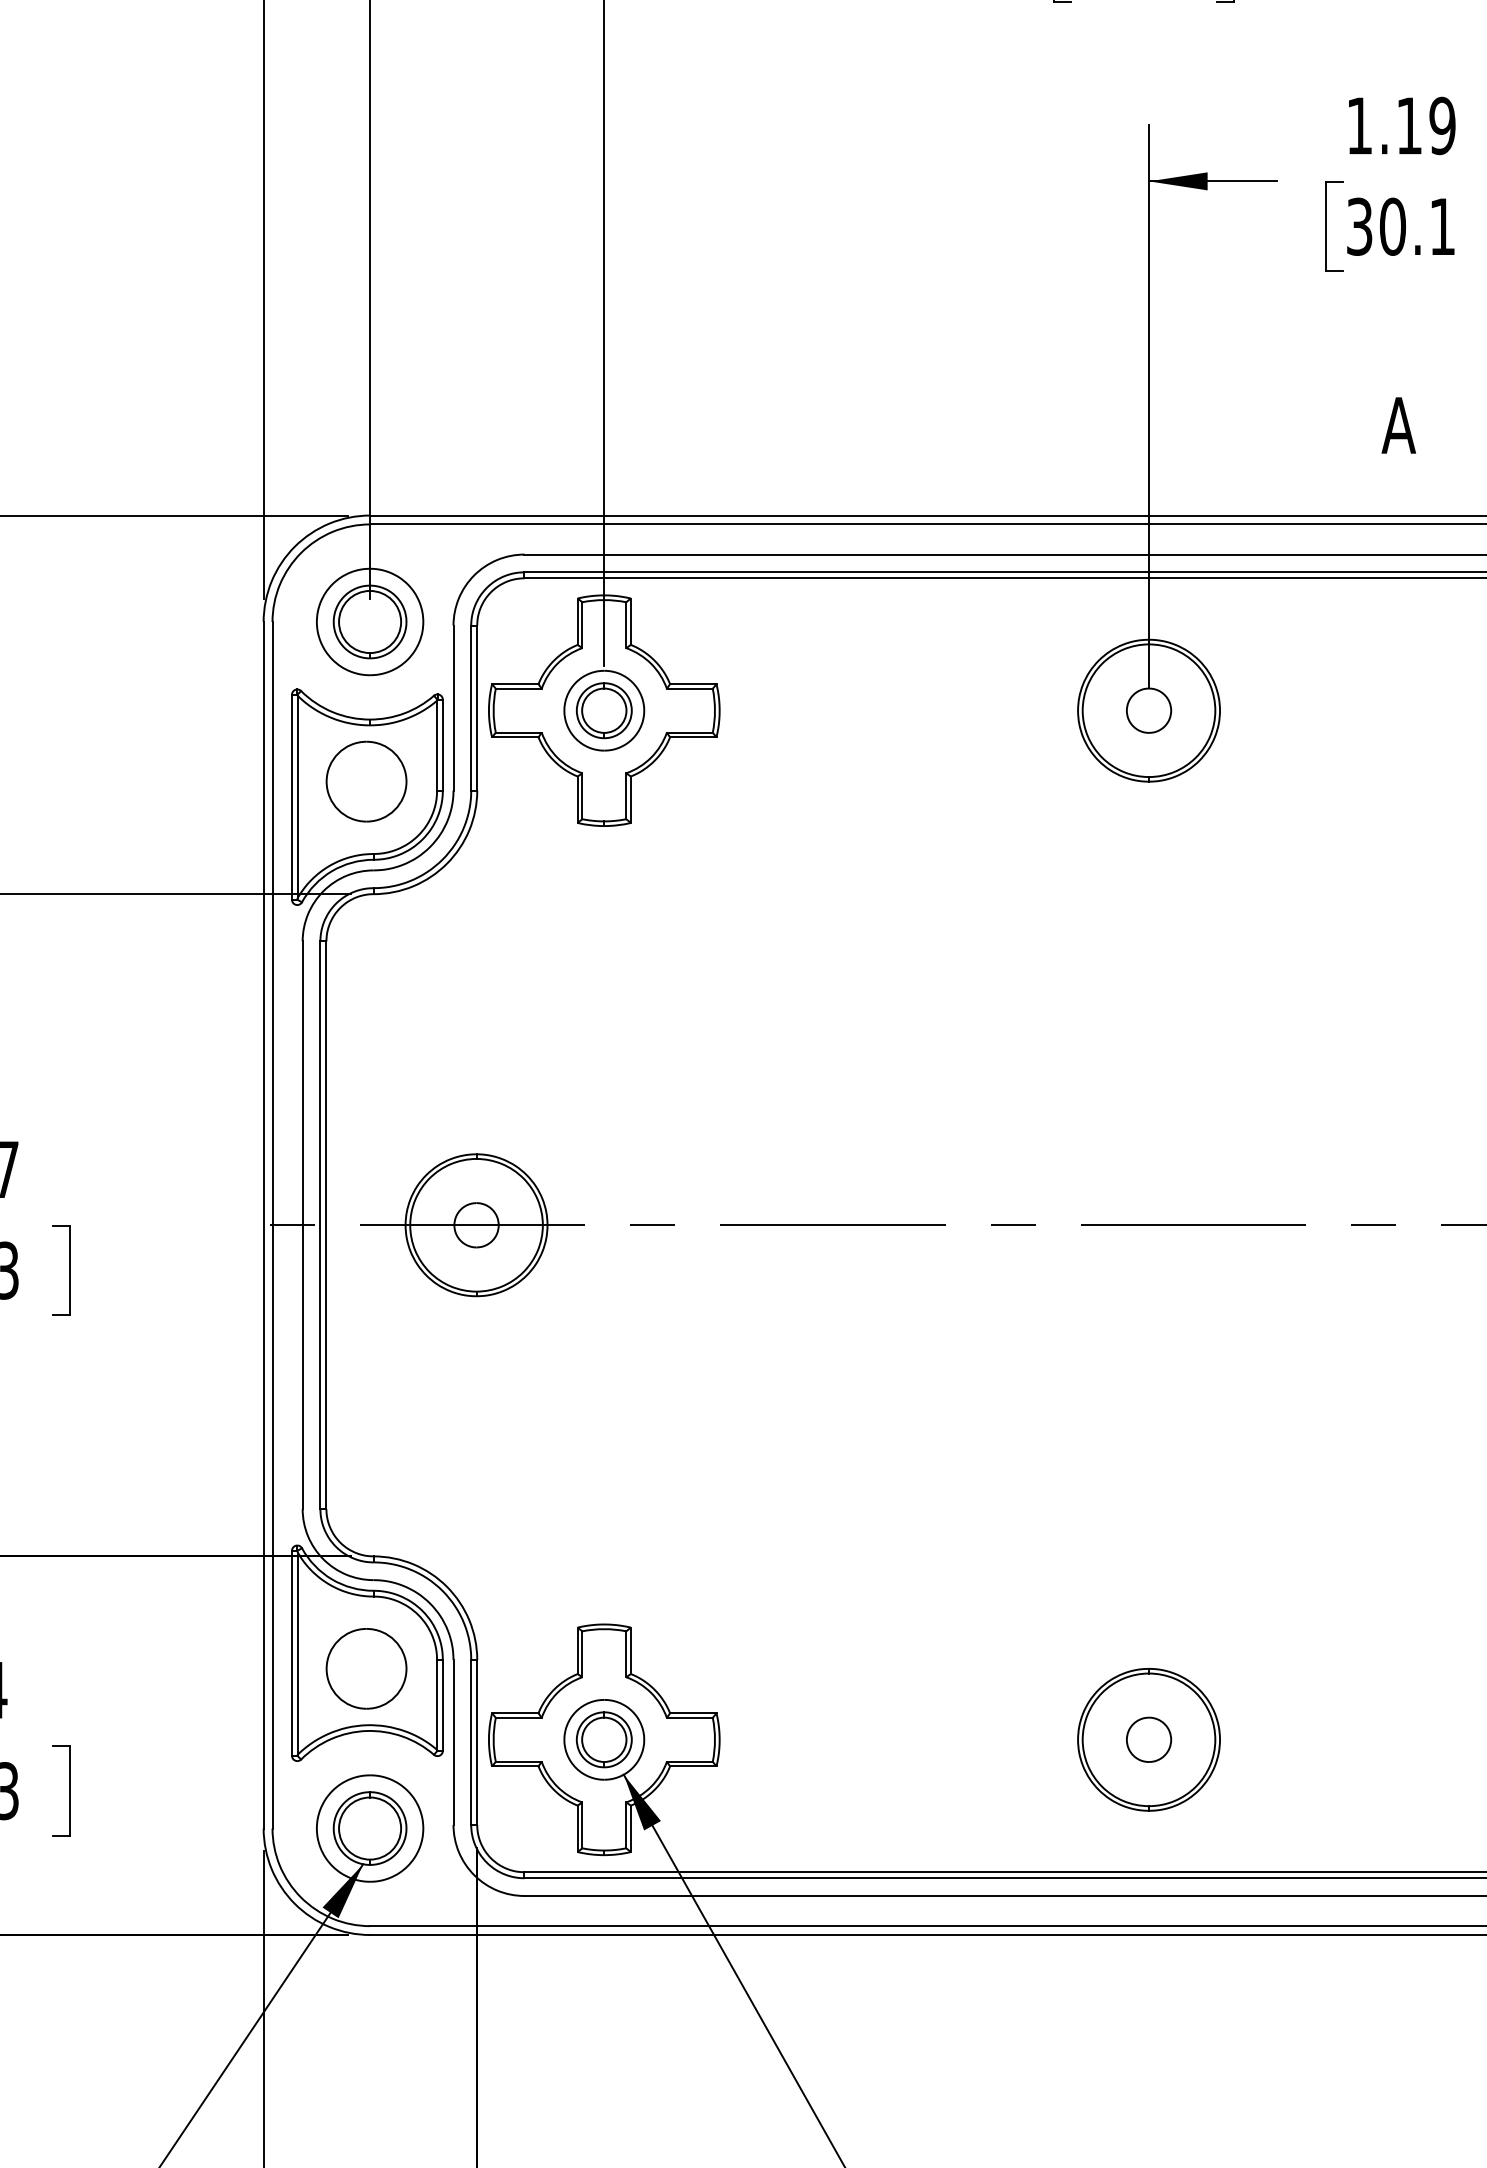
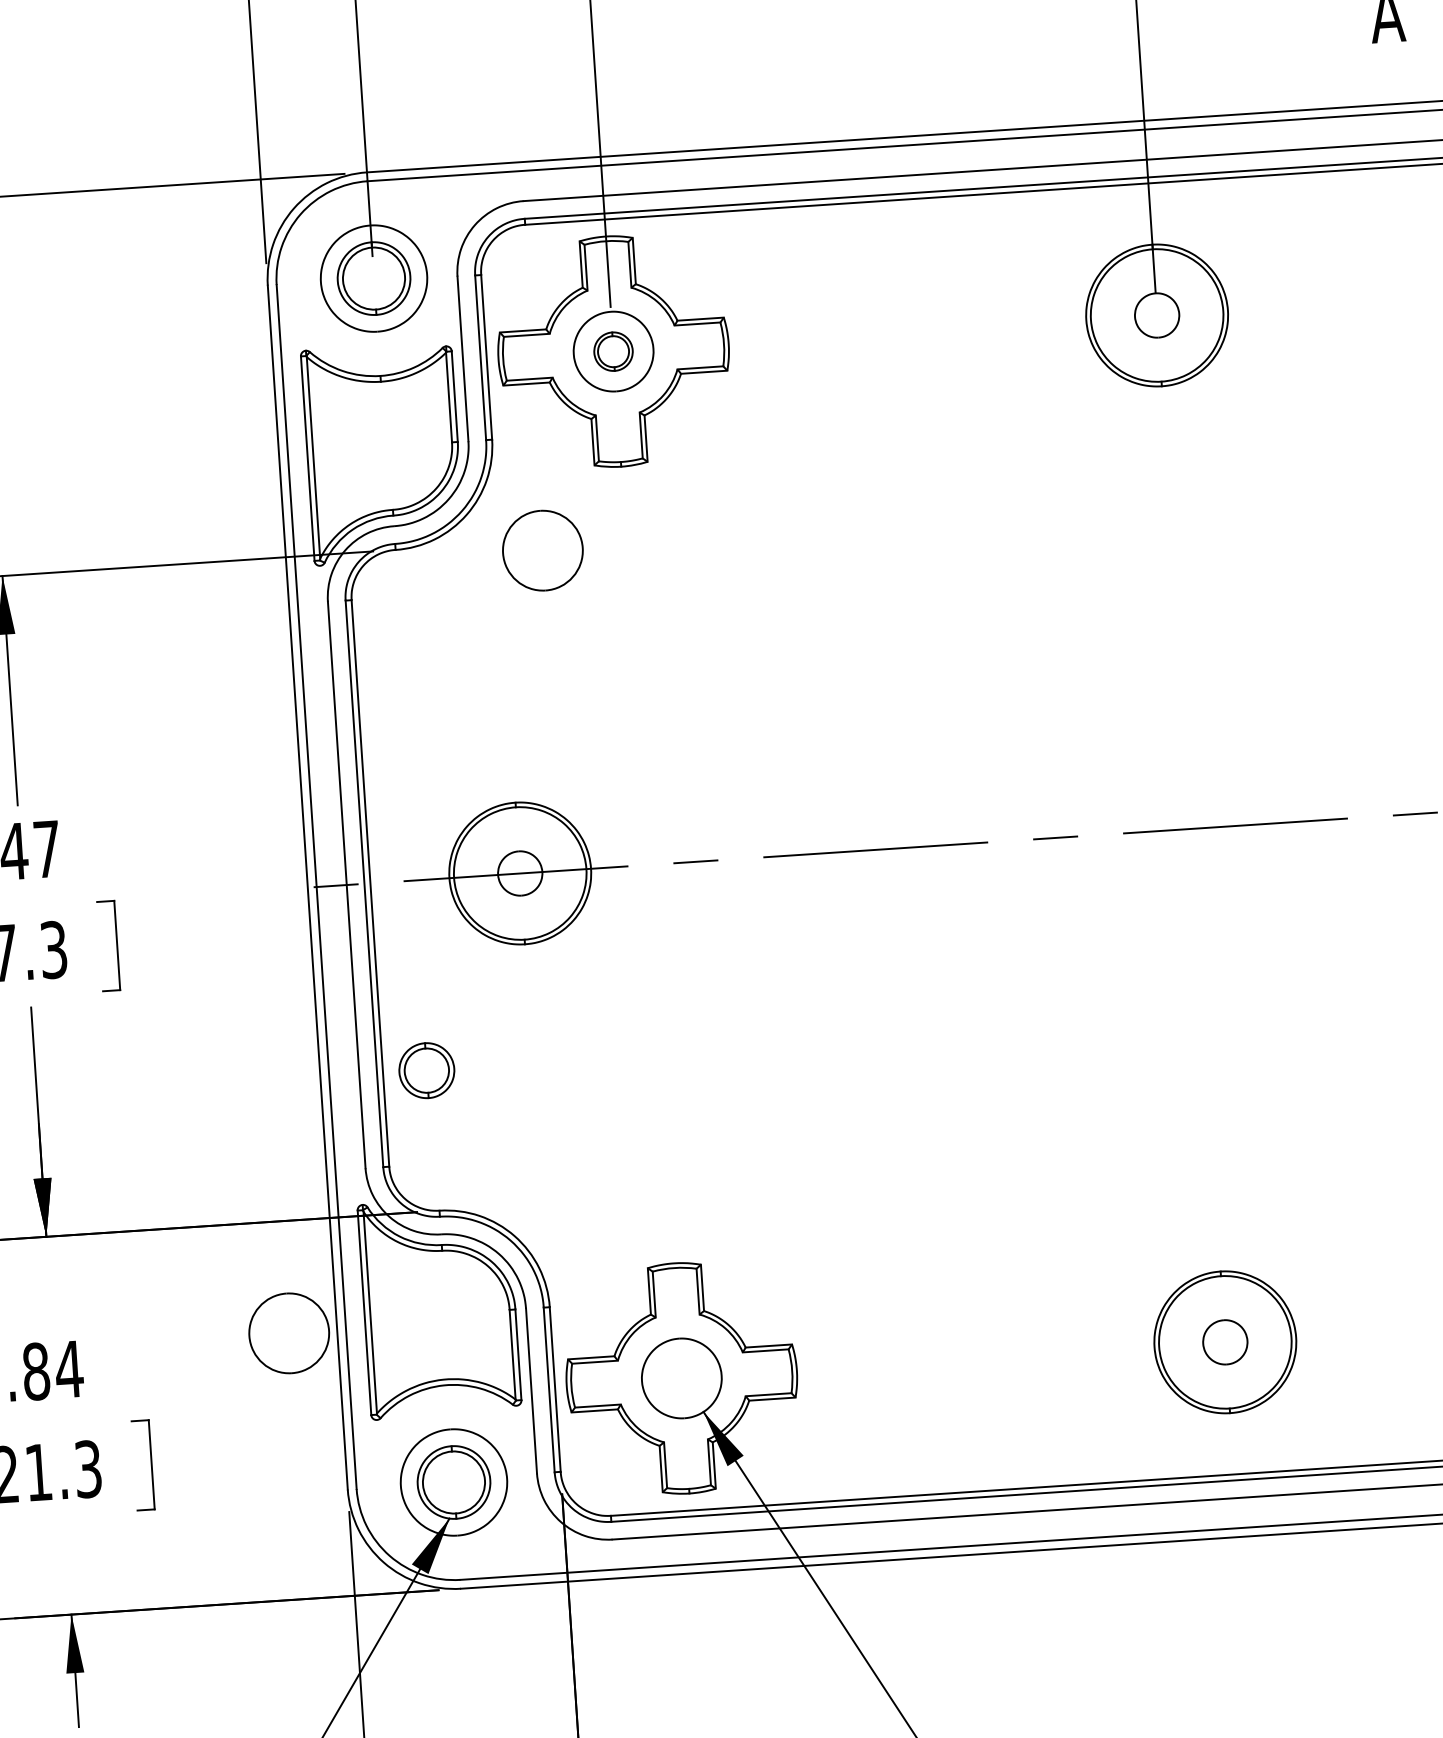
part: (603, 710) -> (612, 351), size x0.7
part: (366, 781) -> (542, 550), moved
part: (366, 1668) -> (289, 1333), moved
part: (603, 1739) -> (426, 1070), moved

